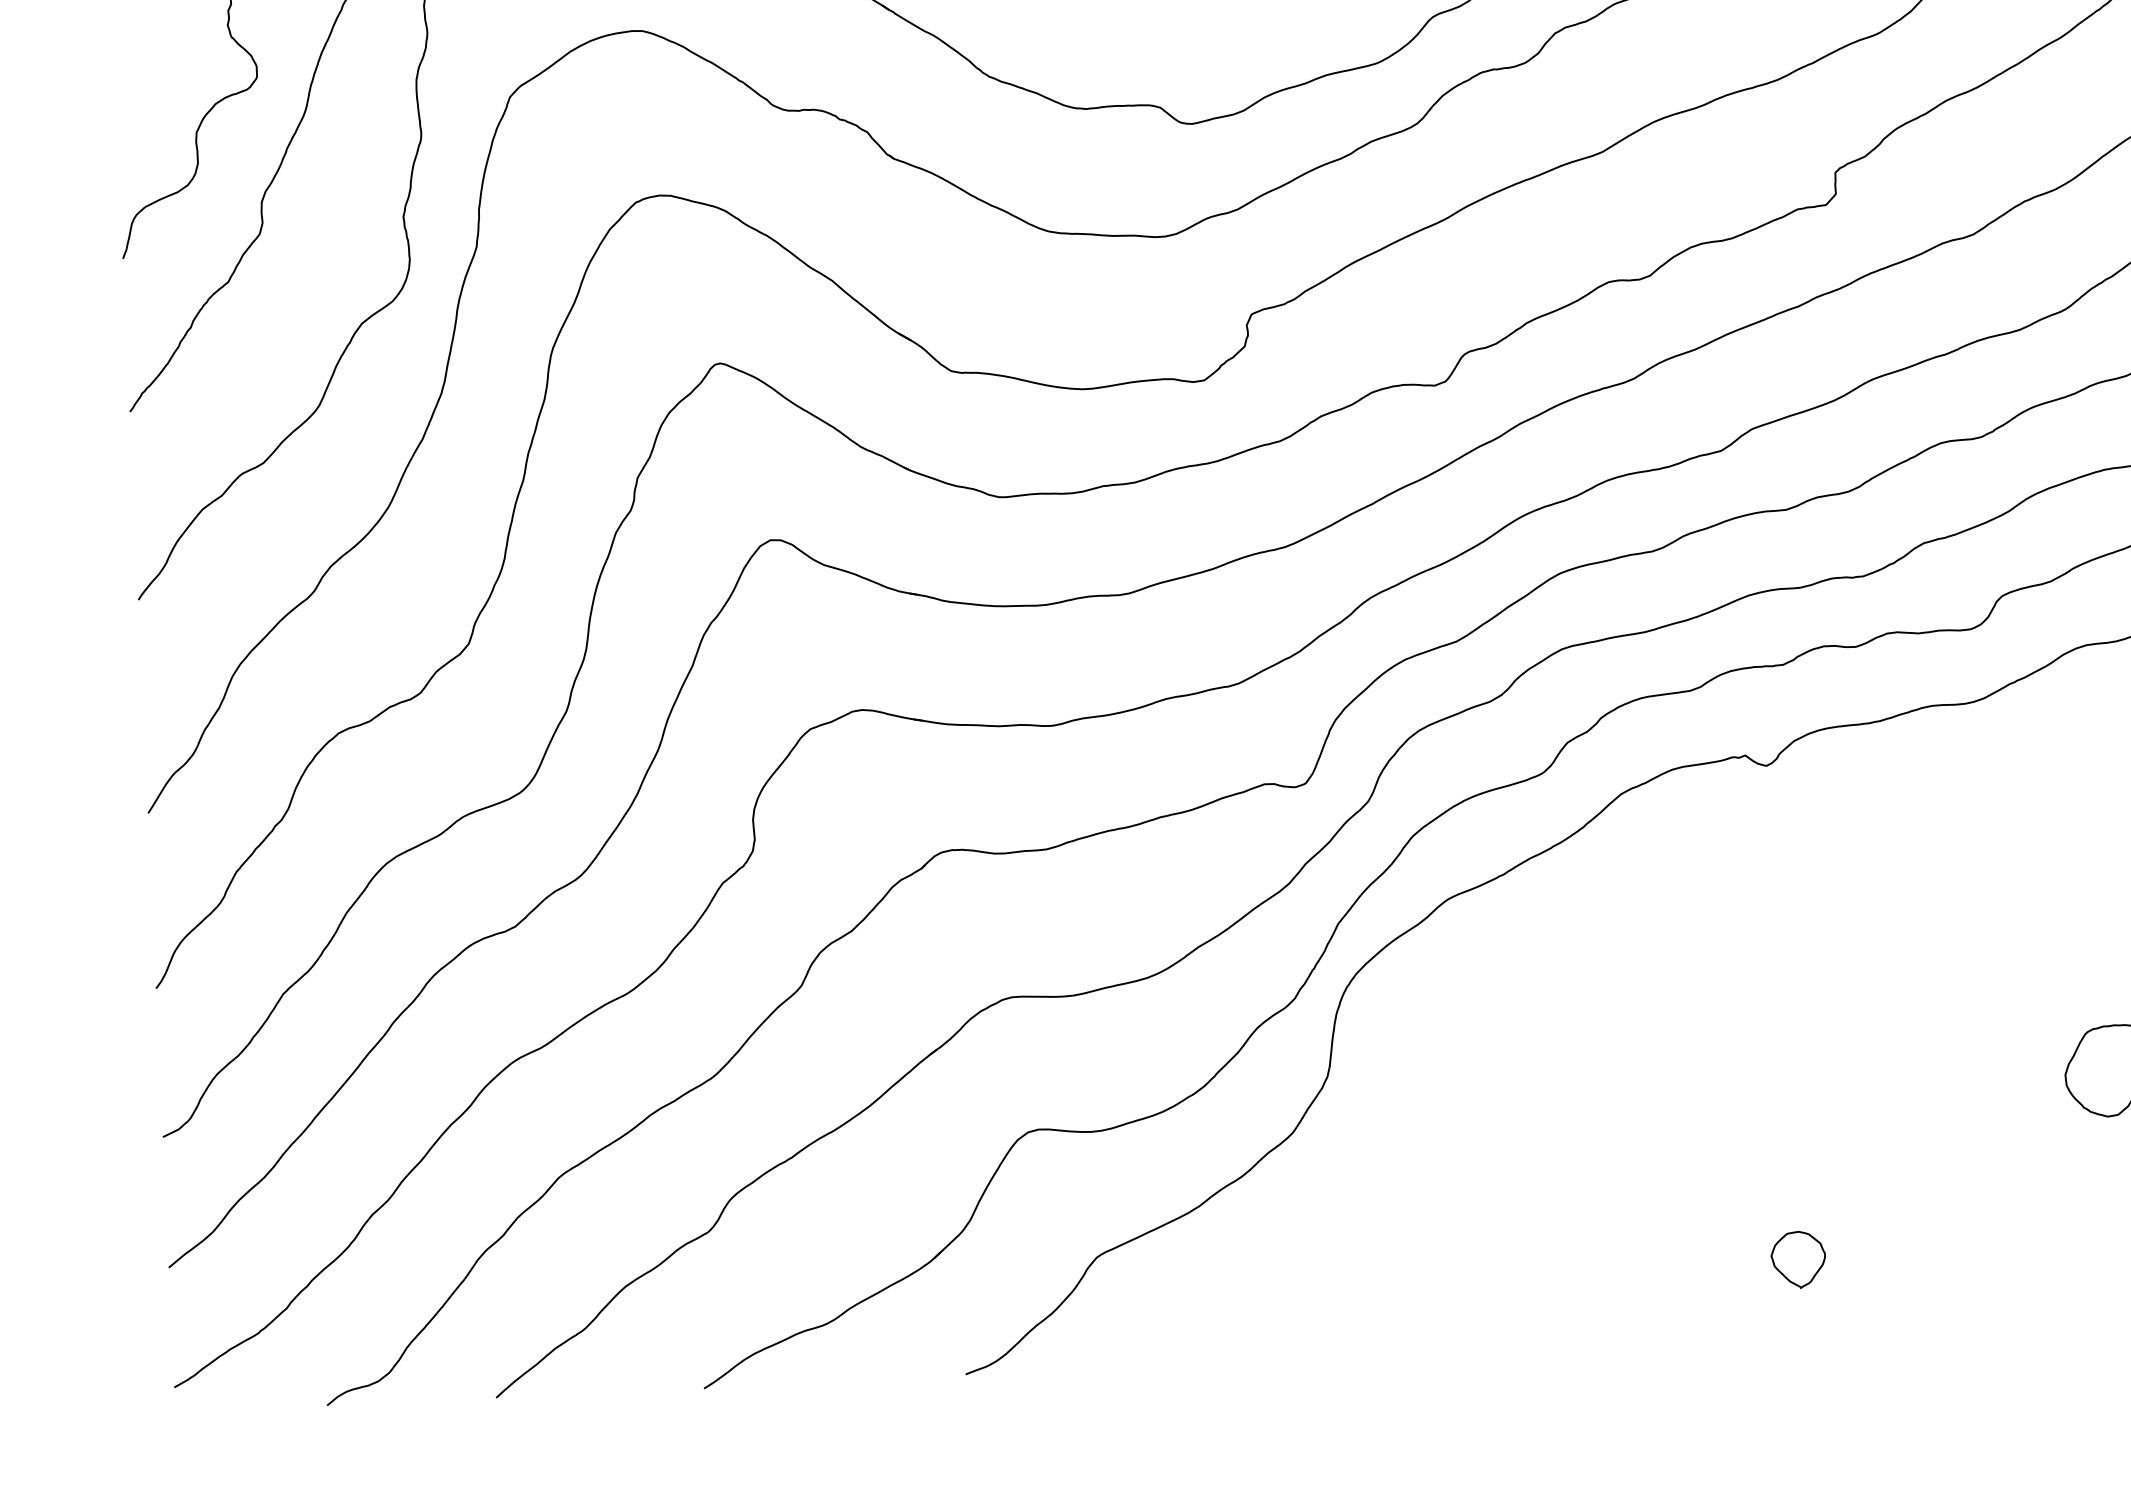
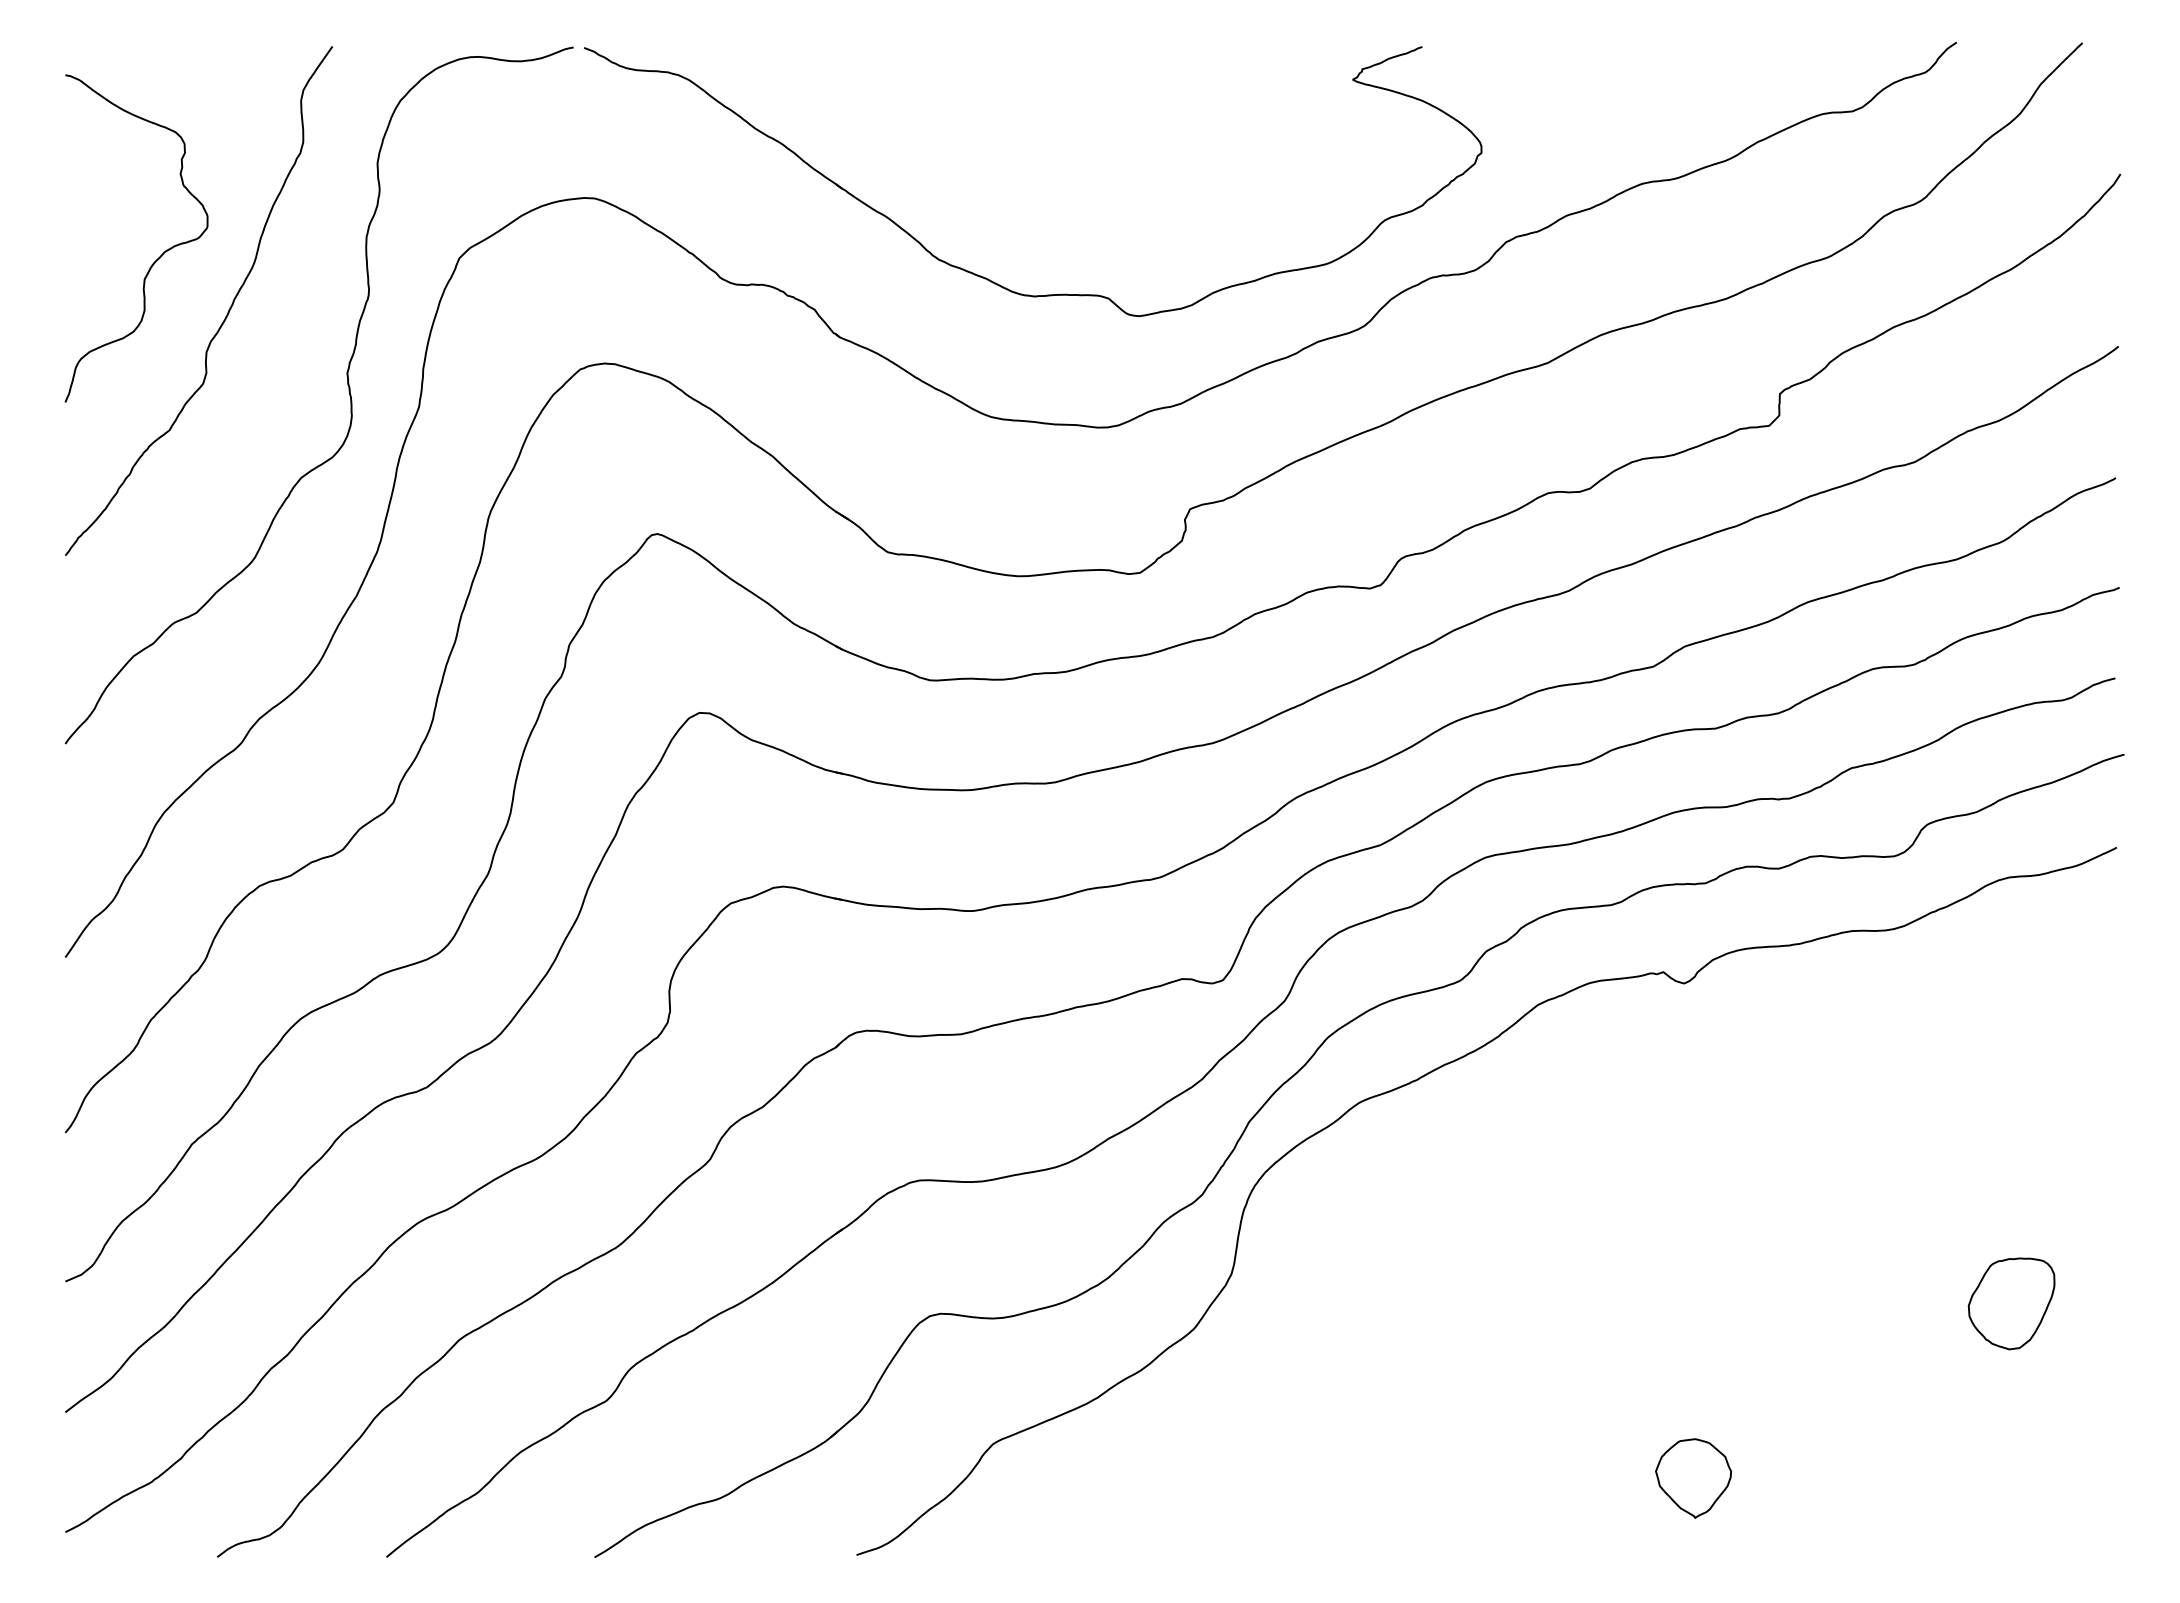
part: (1798, 1259) -> (1693, 1478), size x1.4

